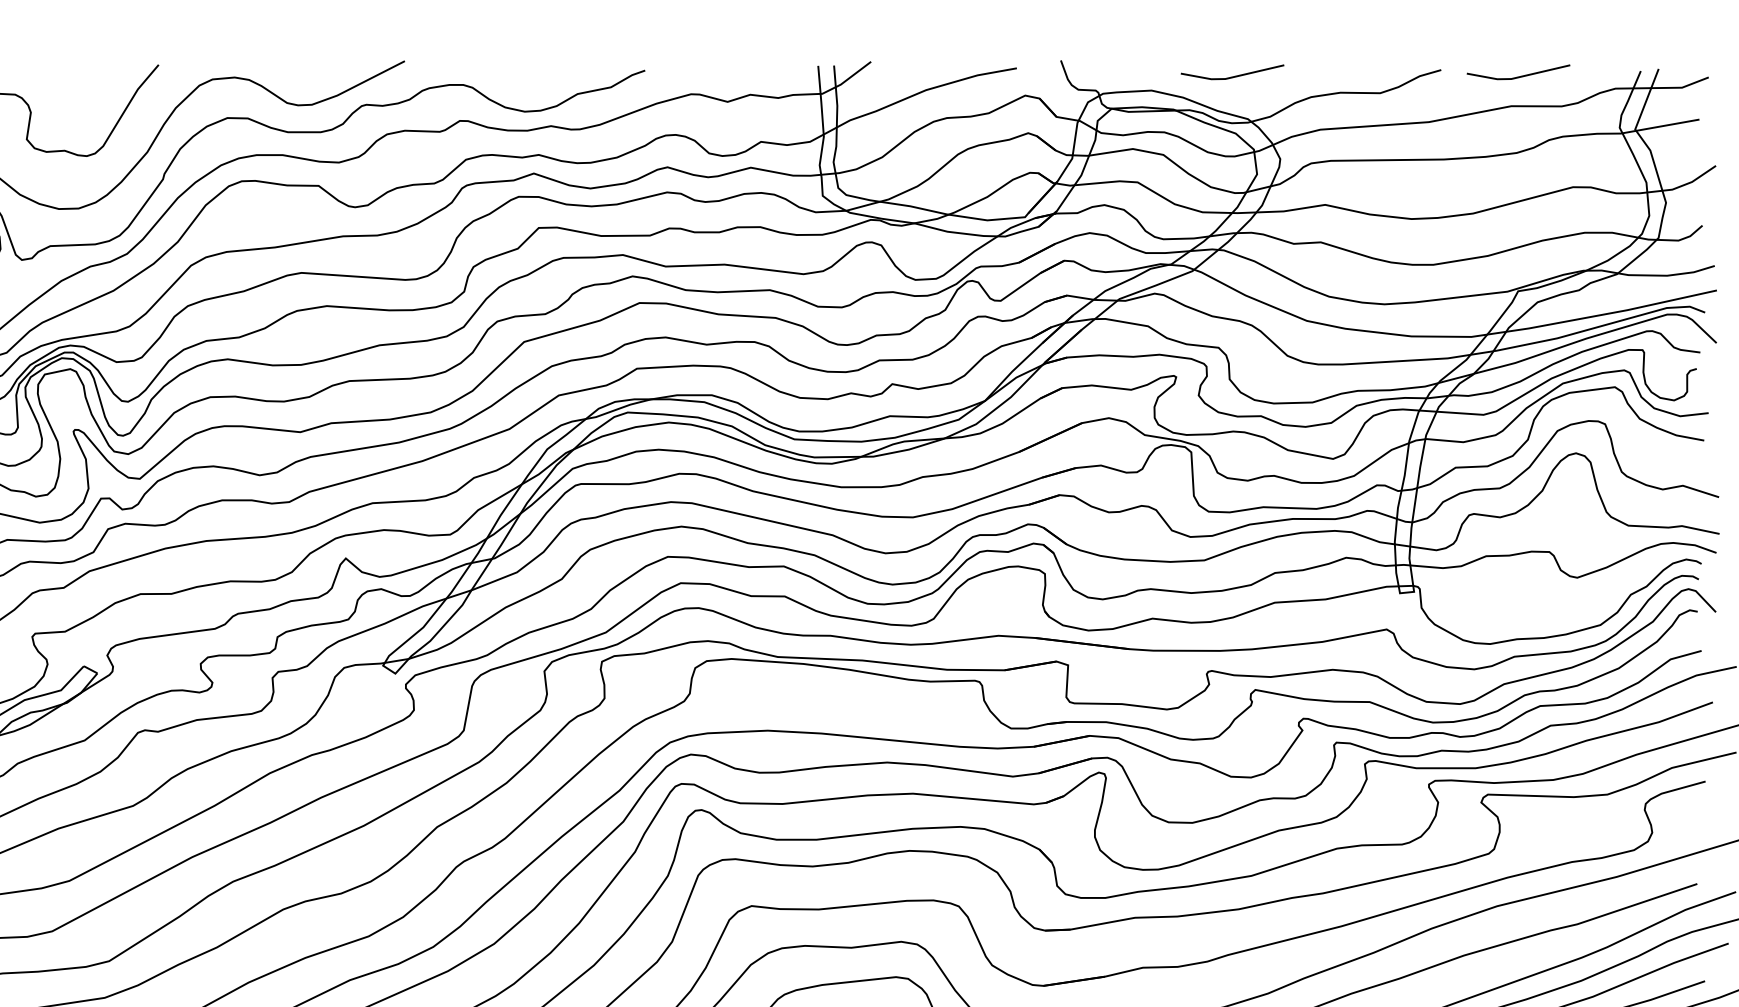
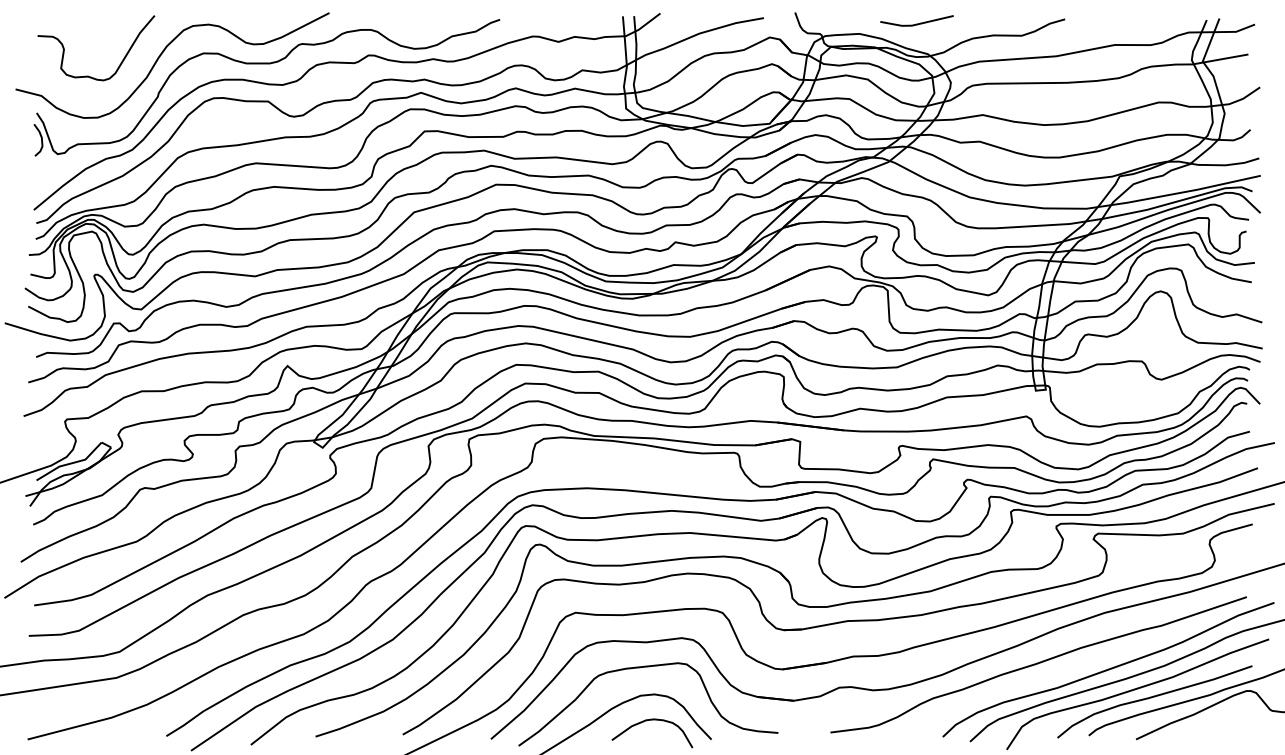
line: (1517, 75) -> (1119, 23), removed

